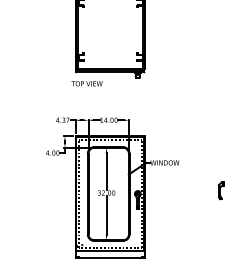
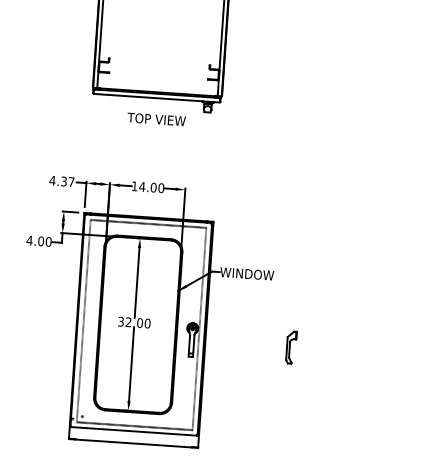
text: (86, 83) -> (155, 118), moved
part: (220, 190) -> (289, 347), moved

